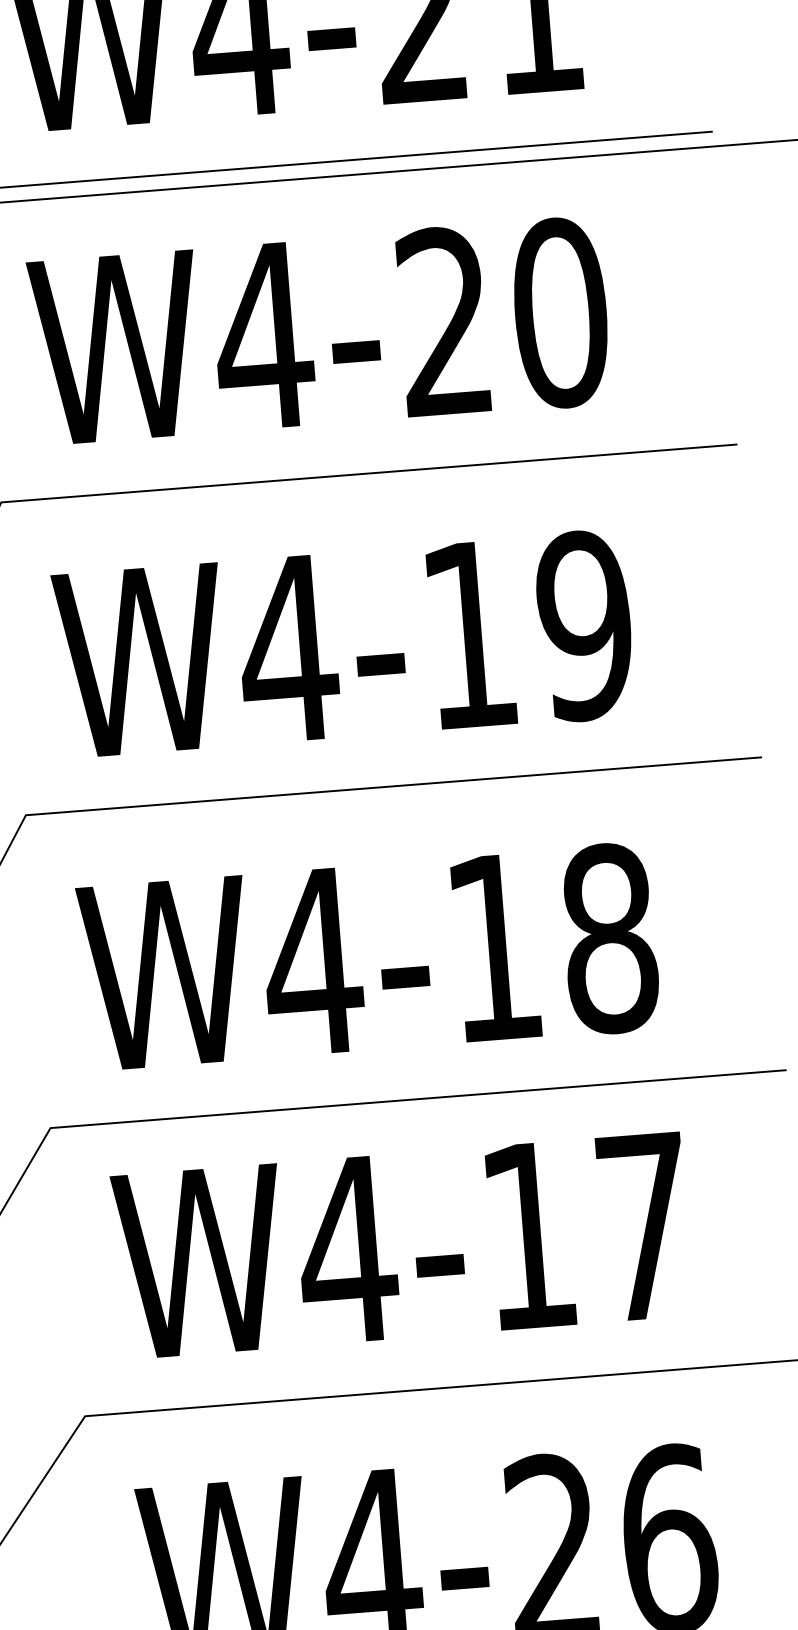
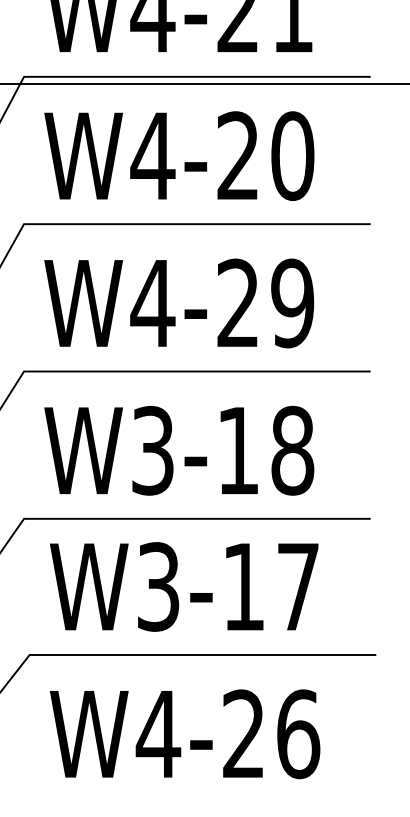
text: (467, 633) -> (237, 302), W4-19 -> W4-29
text: (311, 961) -> (152, 450), W4-18 -> W3-18
text: (347, 1249) -> (158, 586), W4-17 -> W3-17

